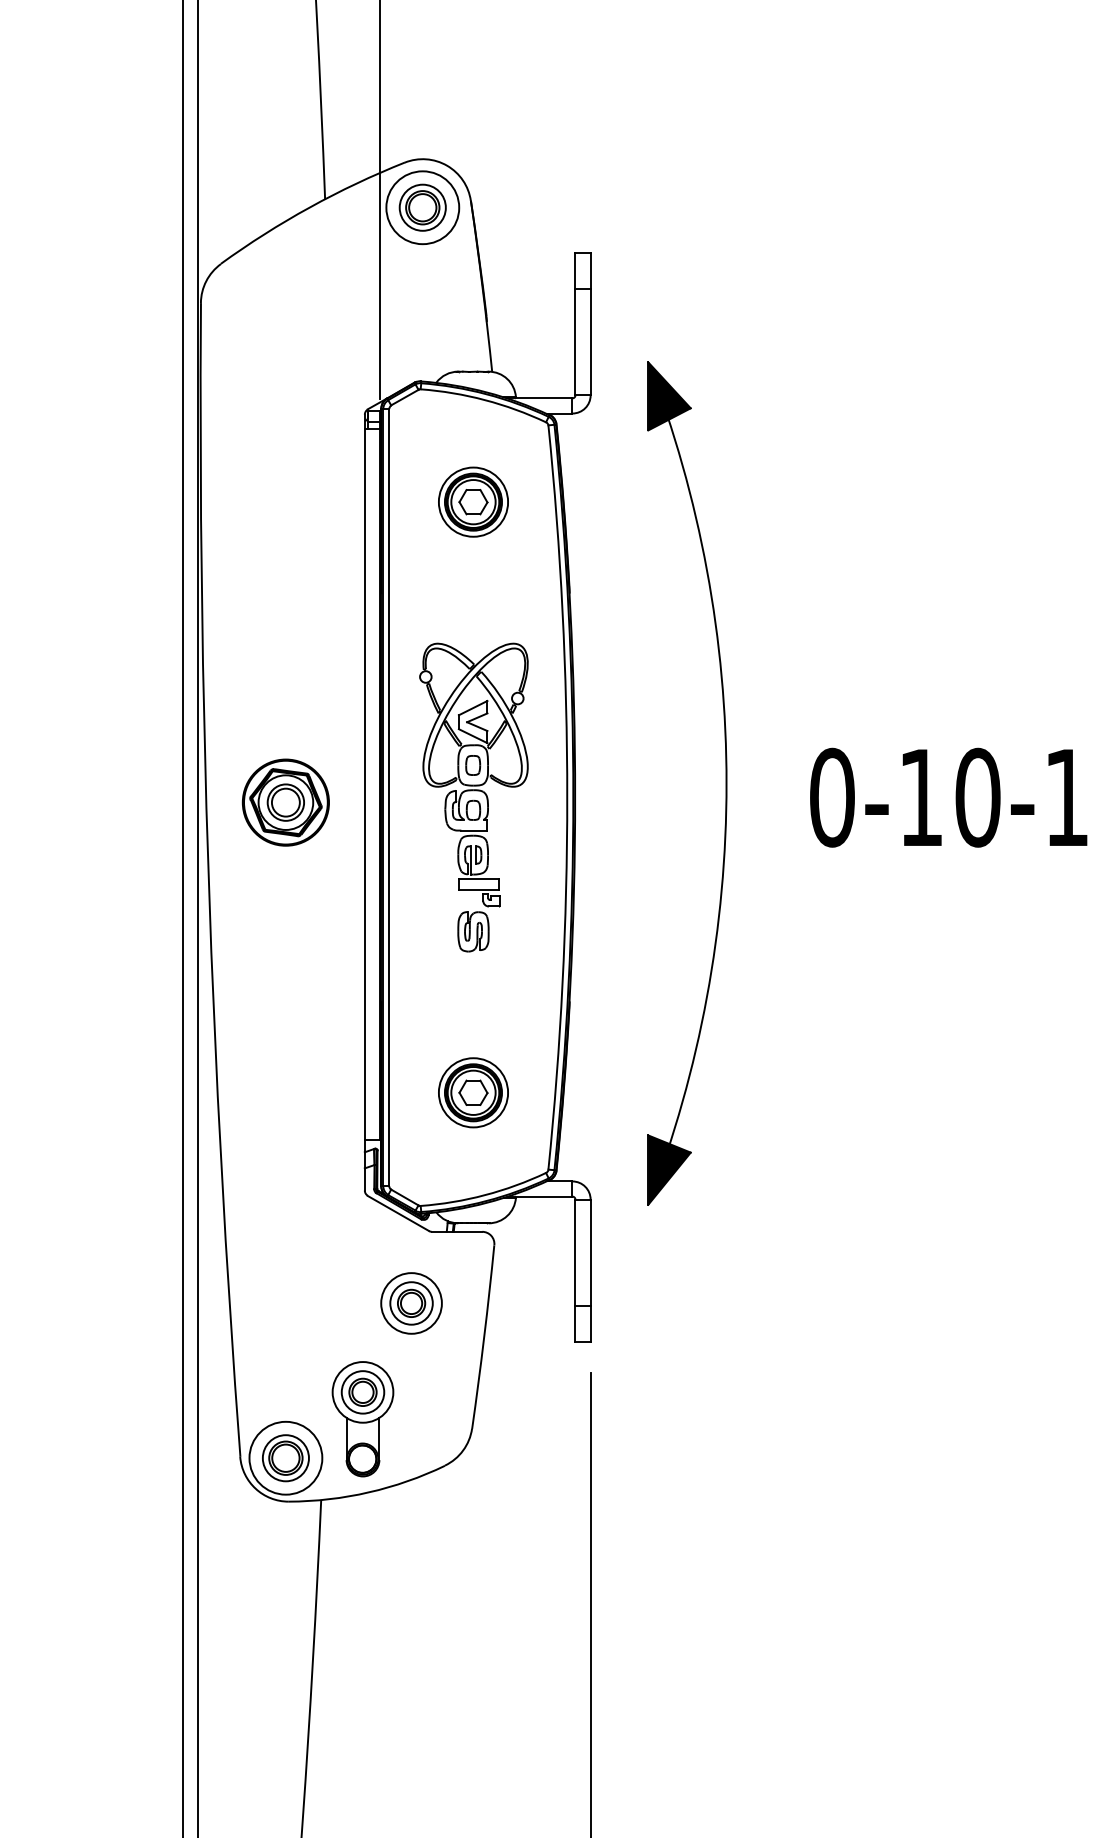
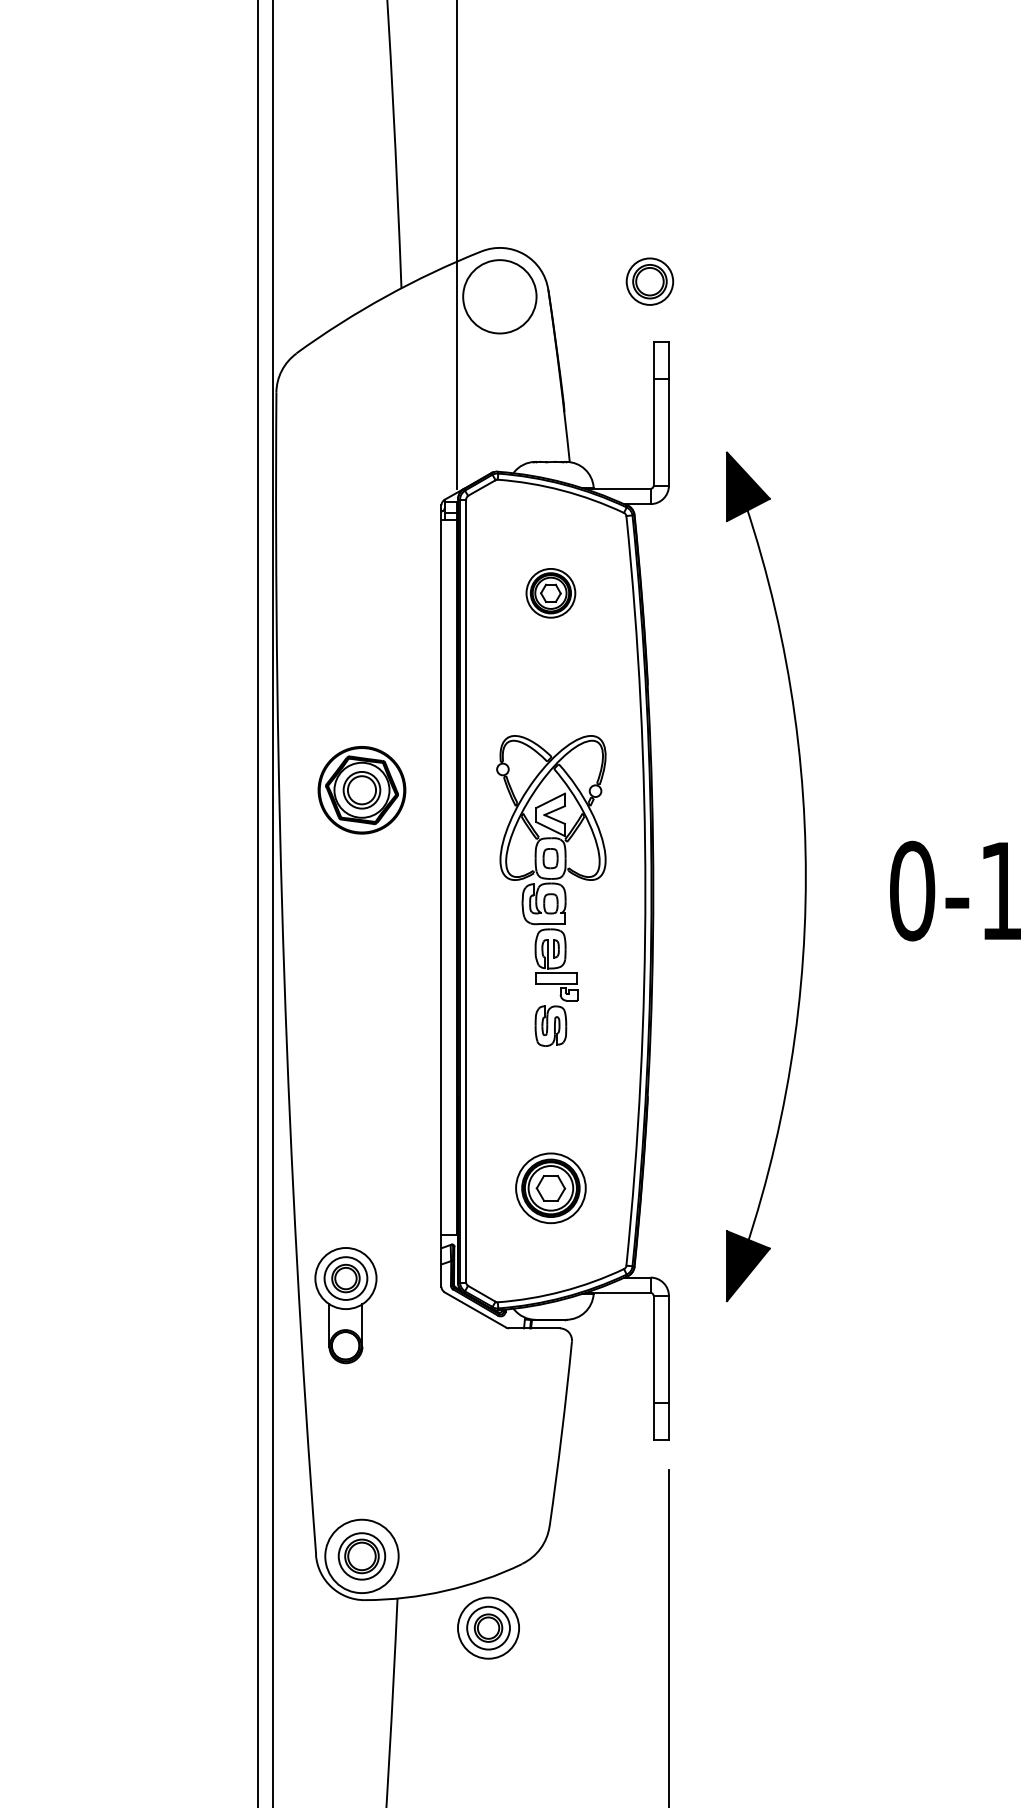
part: (422, 207) -> (649, 281), moved
part: (473, 501) -> (550, 592), size x0.7
part: (285, 802) -> (361, 790), moved
part: (411, 1303) -> (488, 1628), moved
part: (362, 1419) -> (345, 1305), moved

